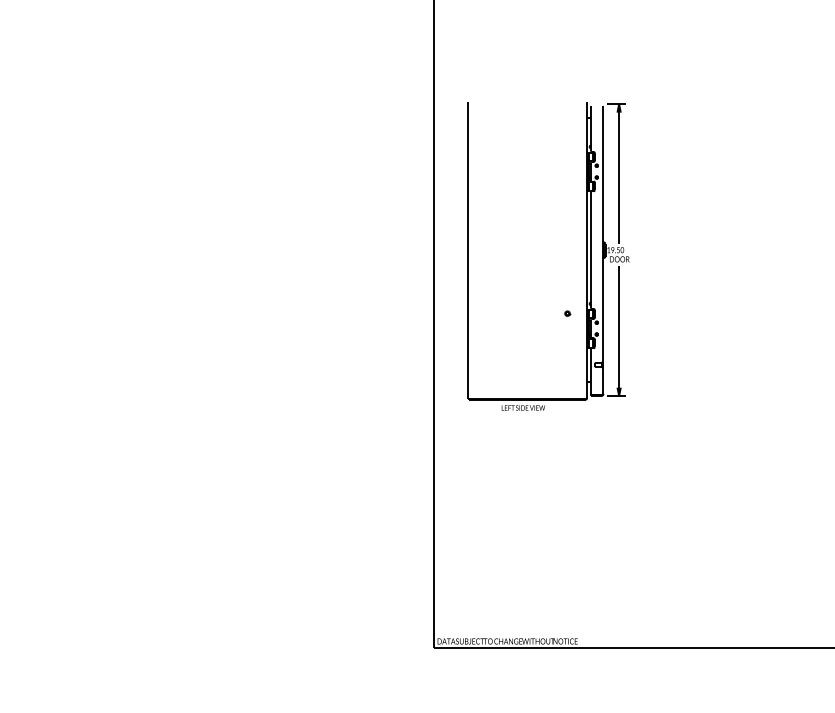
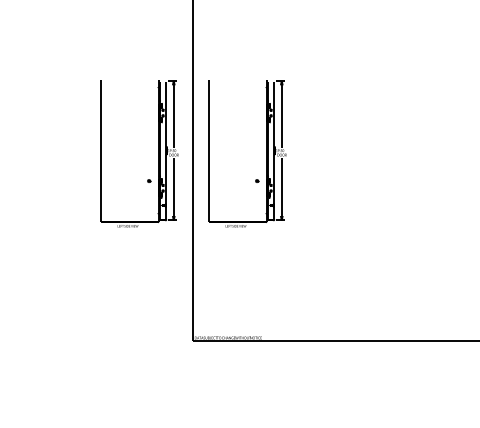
part: (361, 256) -> (158, 153), added

